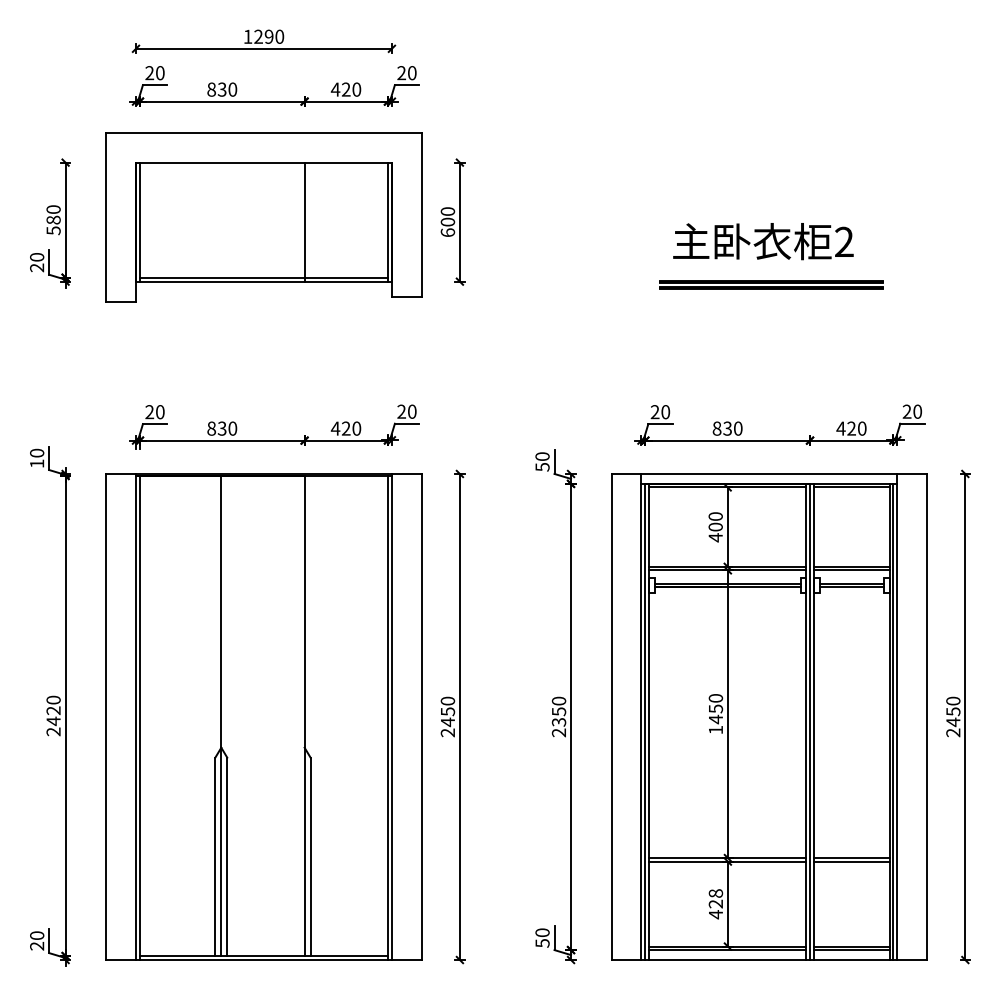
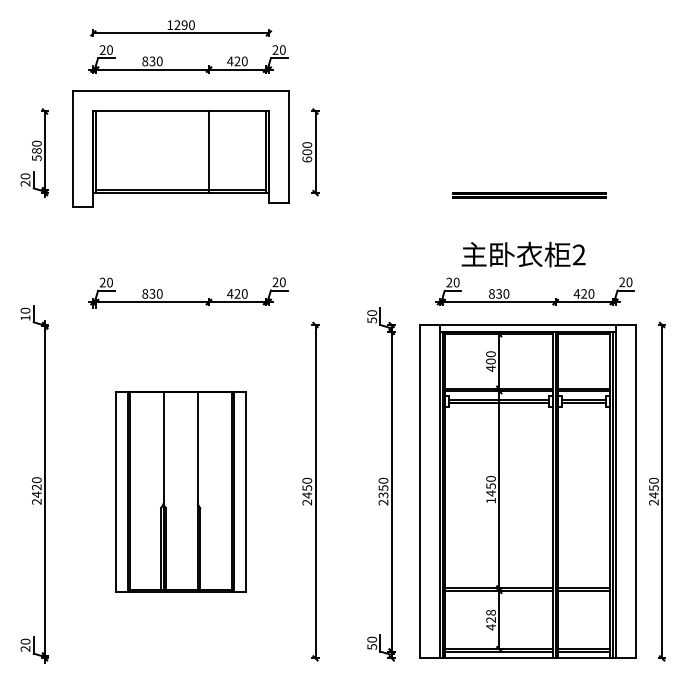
text: (763, 241) -> (523, 254), moved
part: (263, 716) -> (180, 491), size x0.6

